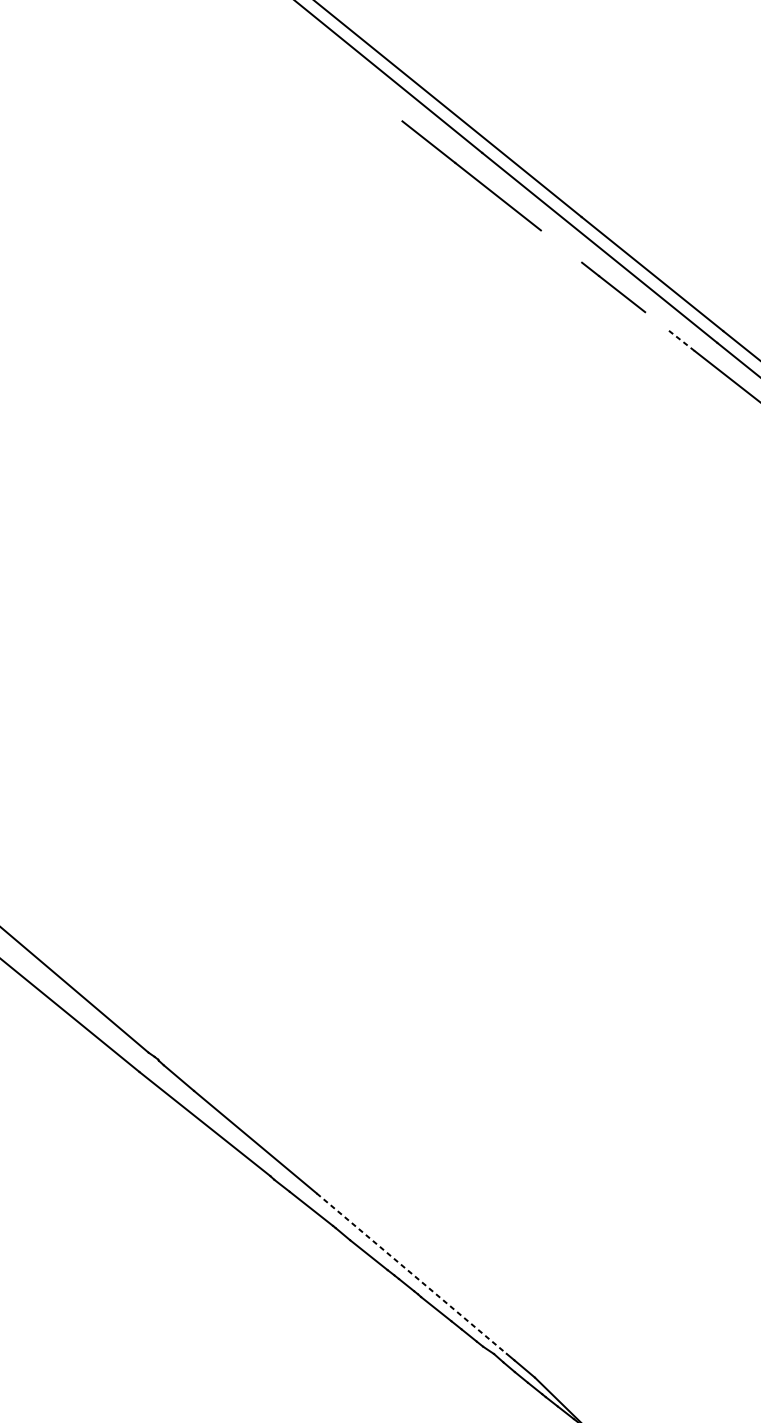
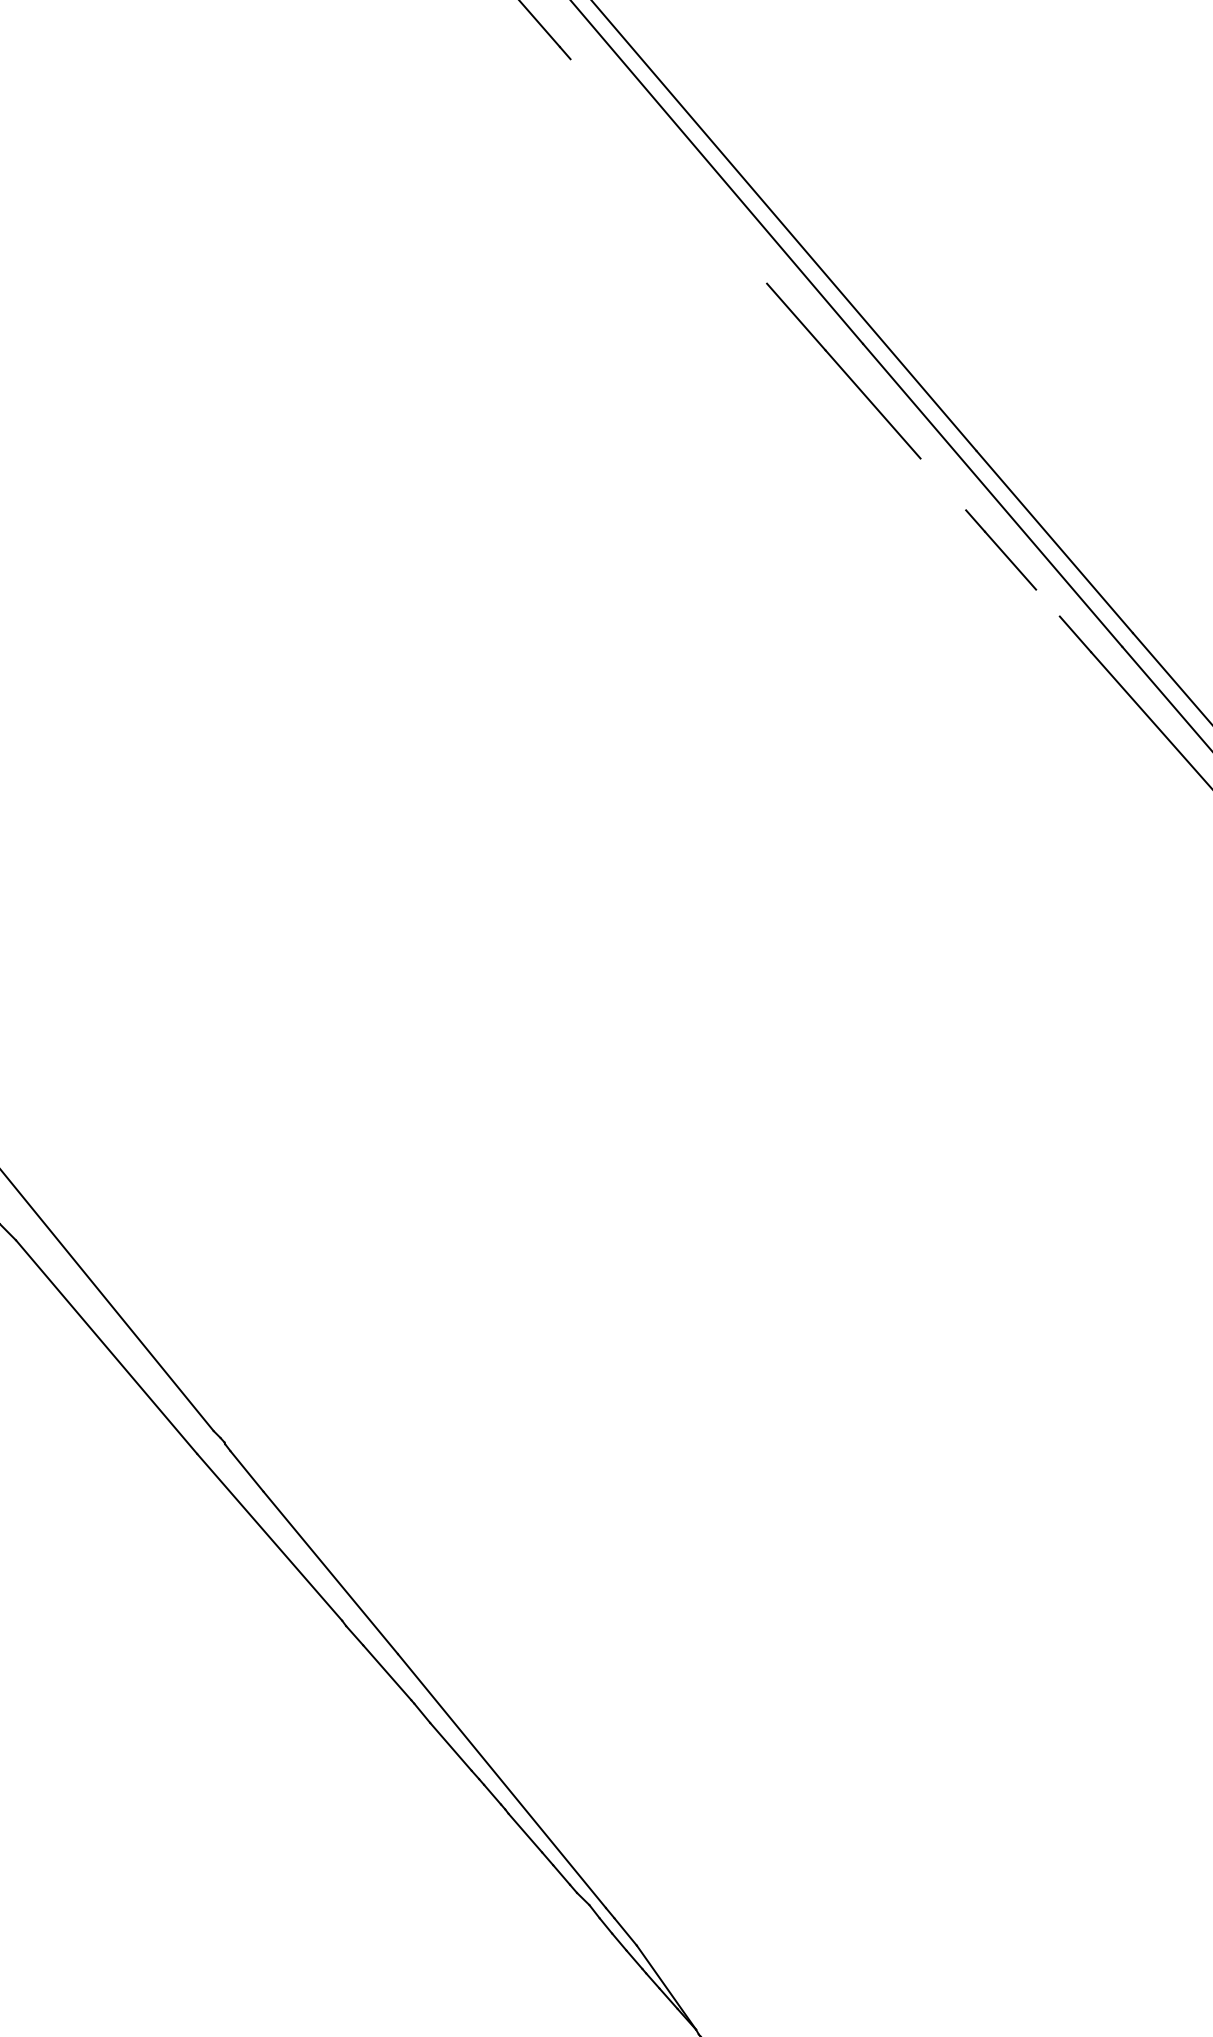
line: (680, 340) -> (1075, 634), dashed -> solid
line: (412, 1273) -> (502, 1781), dashed -> solid

